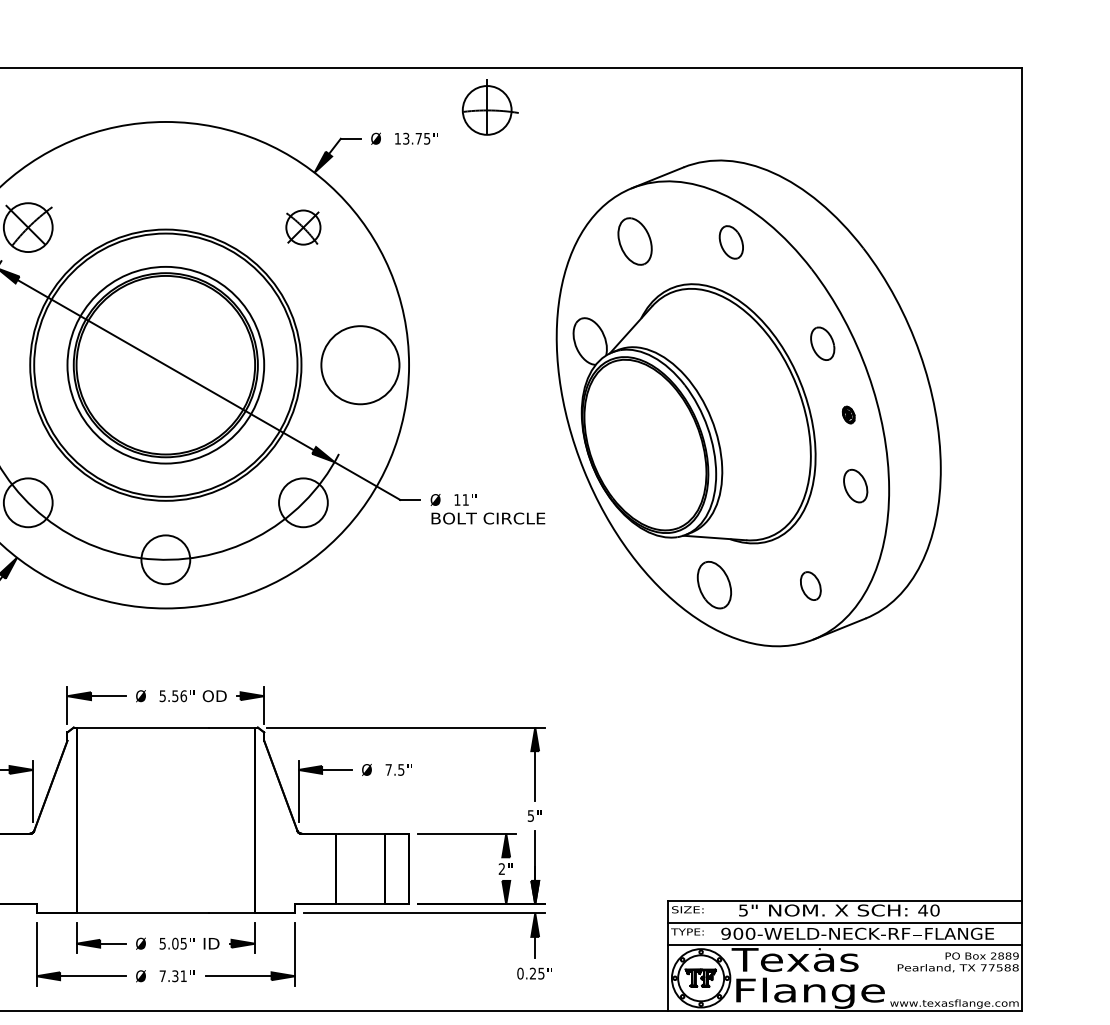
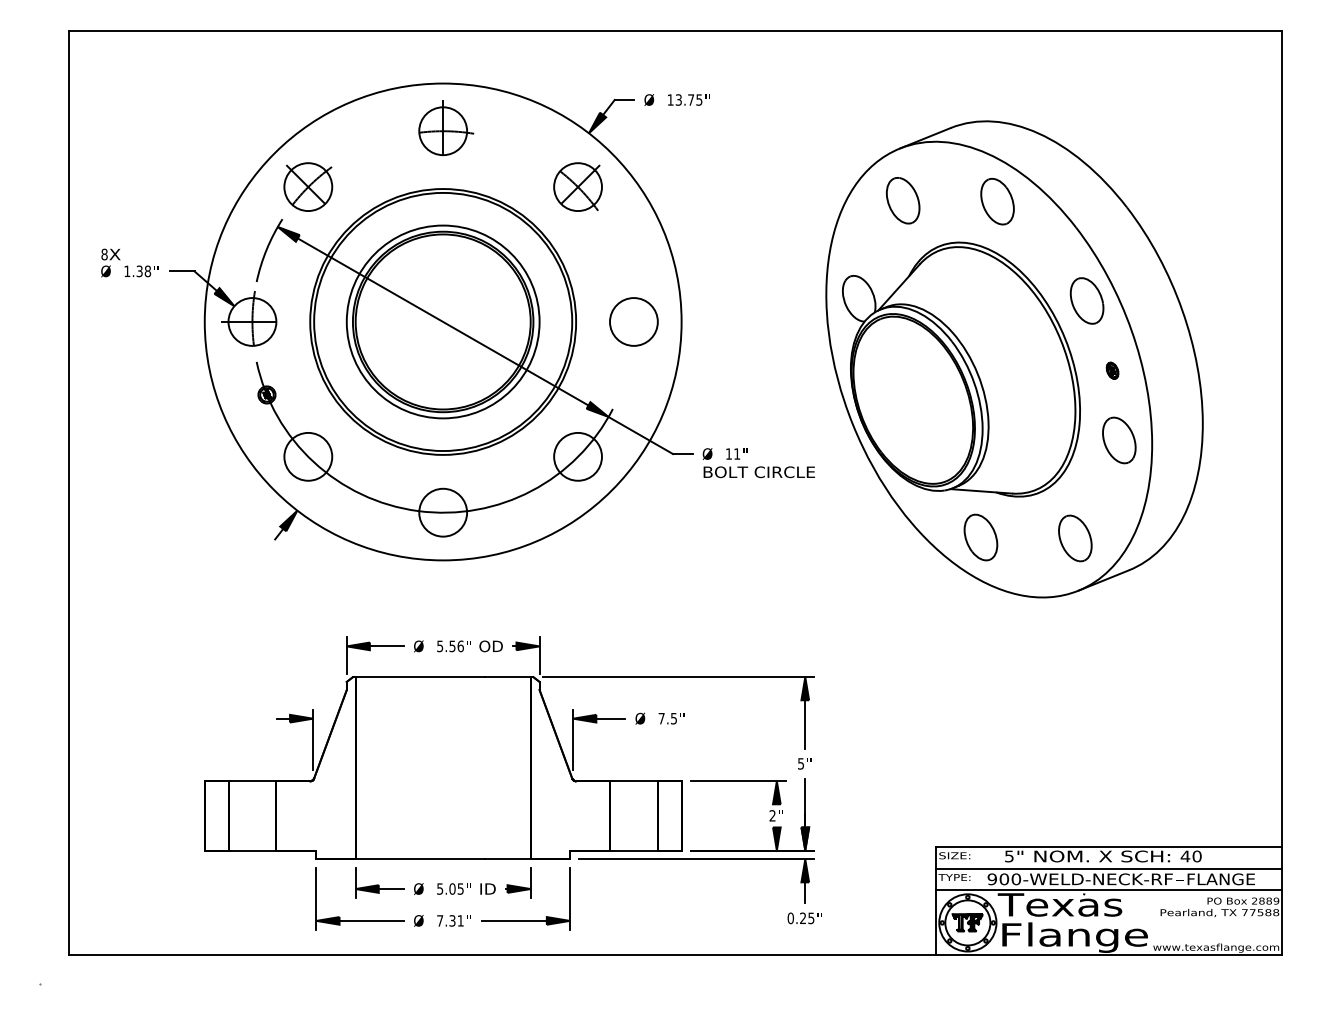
part: (490, 106) -> (446, 127), moved
part: (302, 227) -> (577, 186), size x1.43
part: (731, 242) -> (997, 201), size x1.43
part: (822, 343) -> (1086, 300), size x1.43
circle: (359, 364) -> (633, 321), size x0.62
part: (855, 486) -> (1119, 440), size x1.43
part: (810, 586) -> (1075, 538), size x1.67

